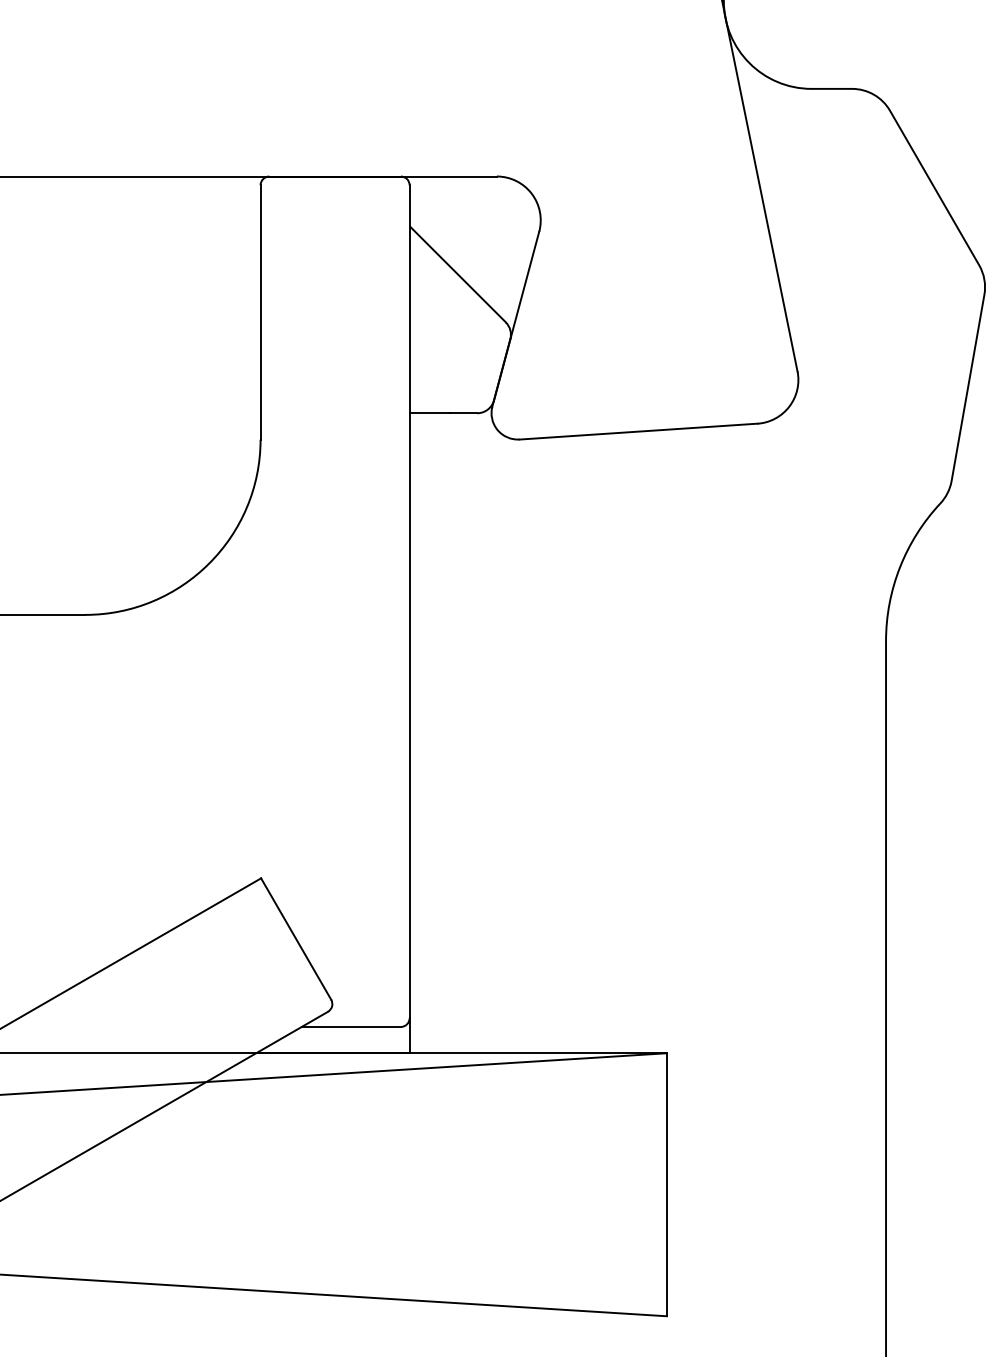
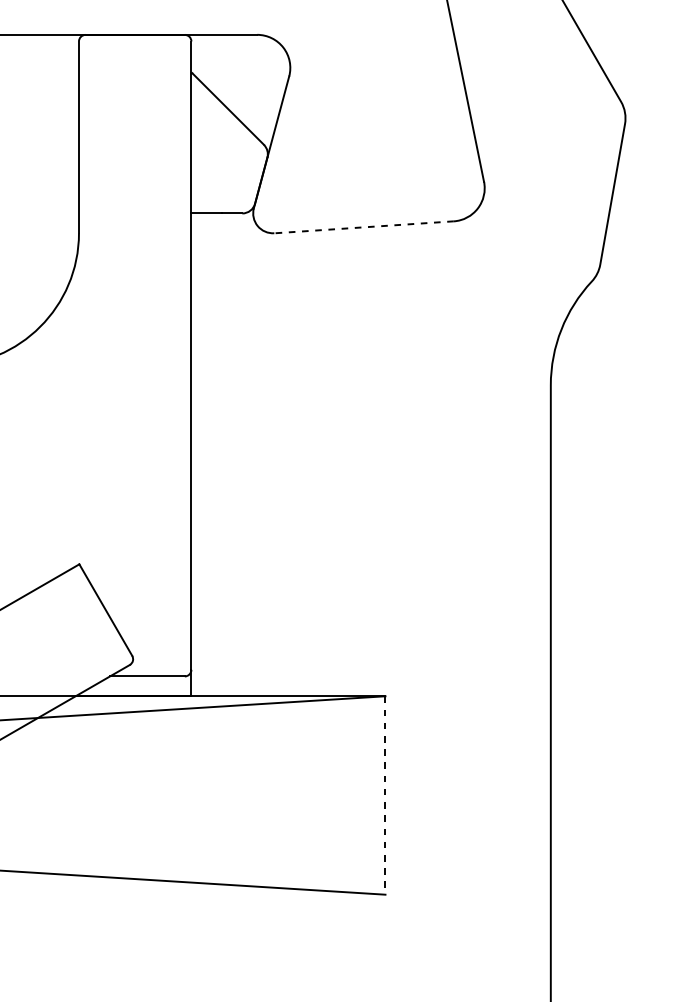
line: (638, 431) -> (364, 227), solid -> dashed
line: (666, 1184) -> (385, 795), solid -> dashed

